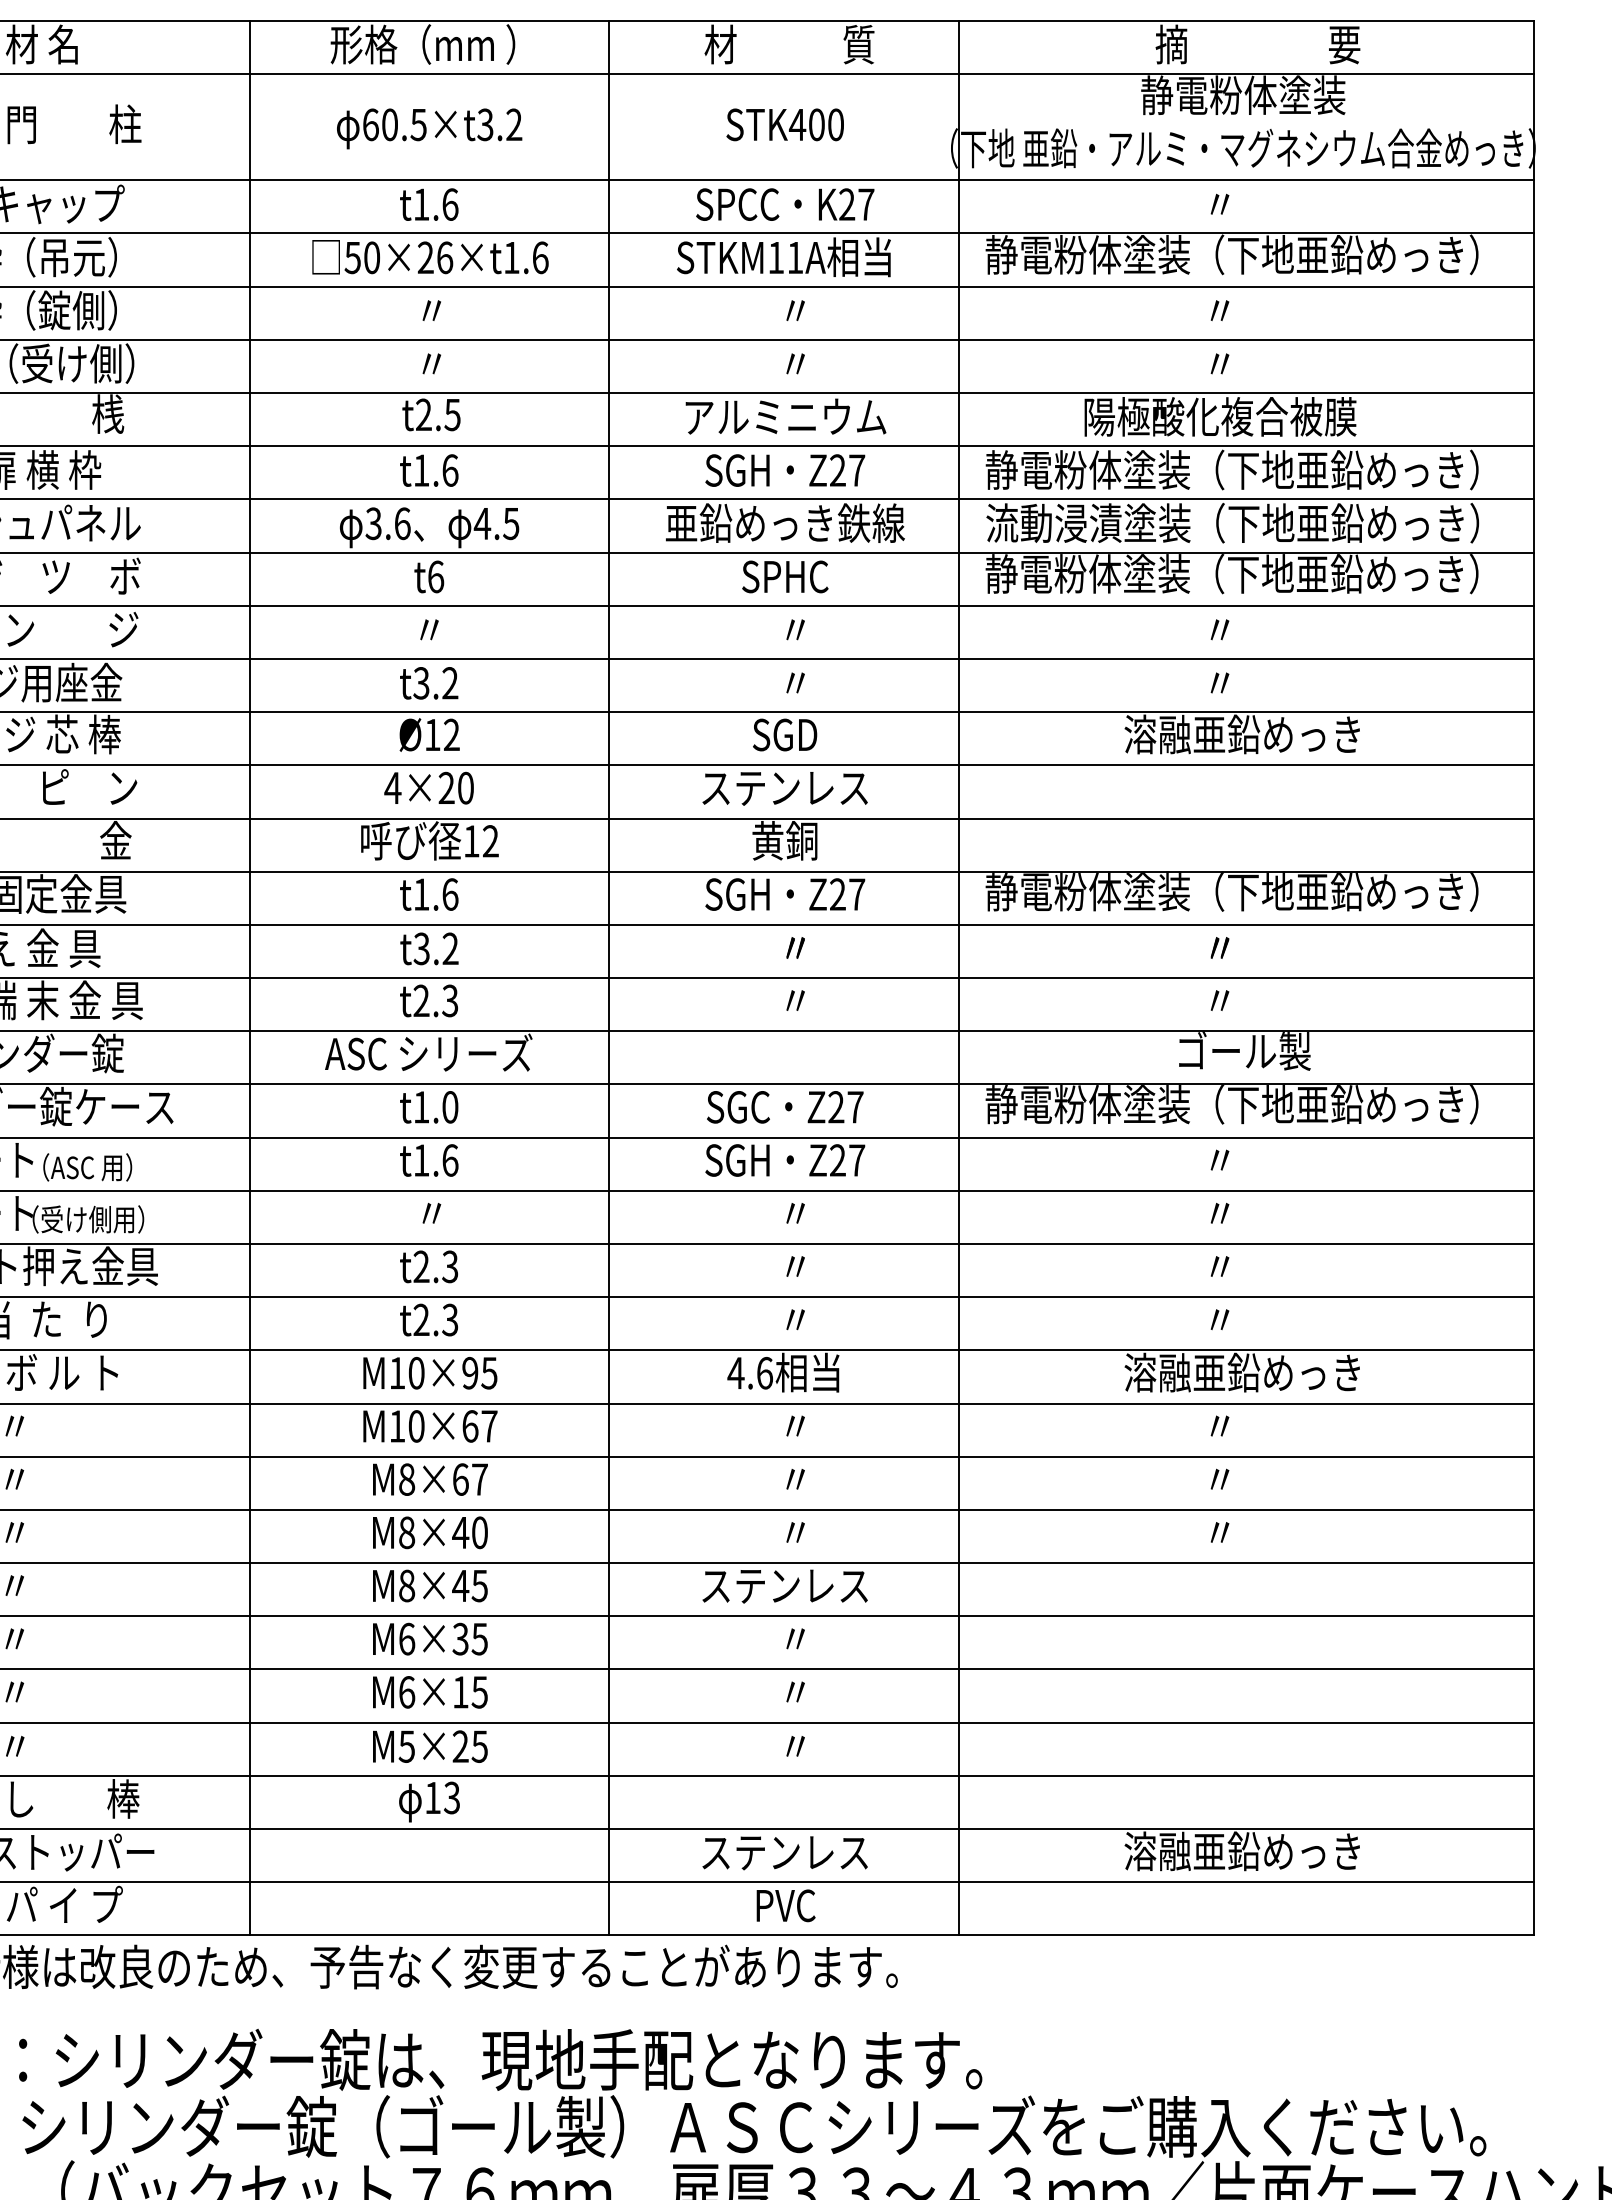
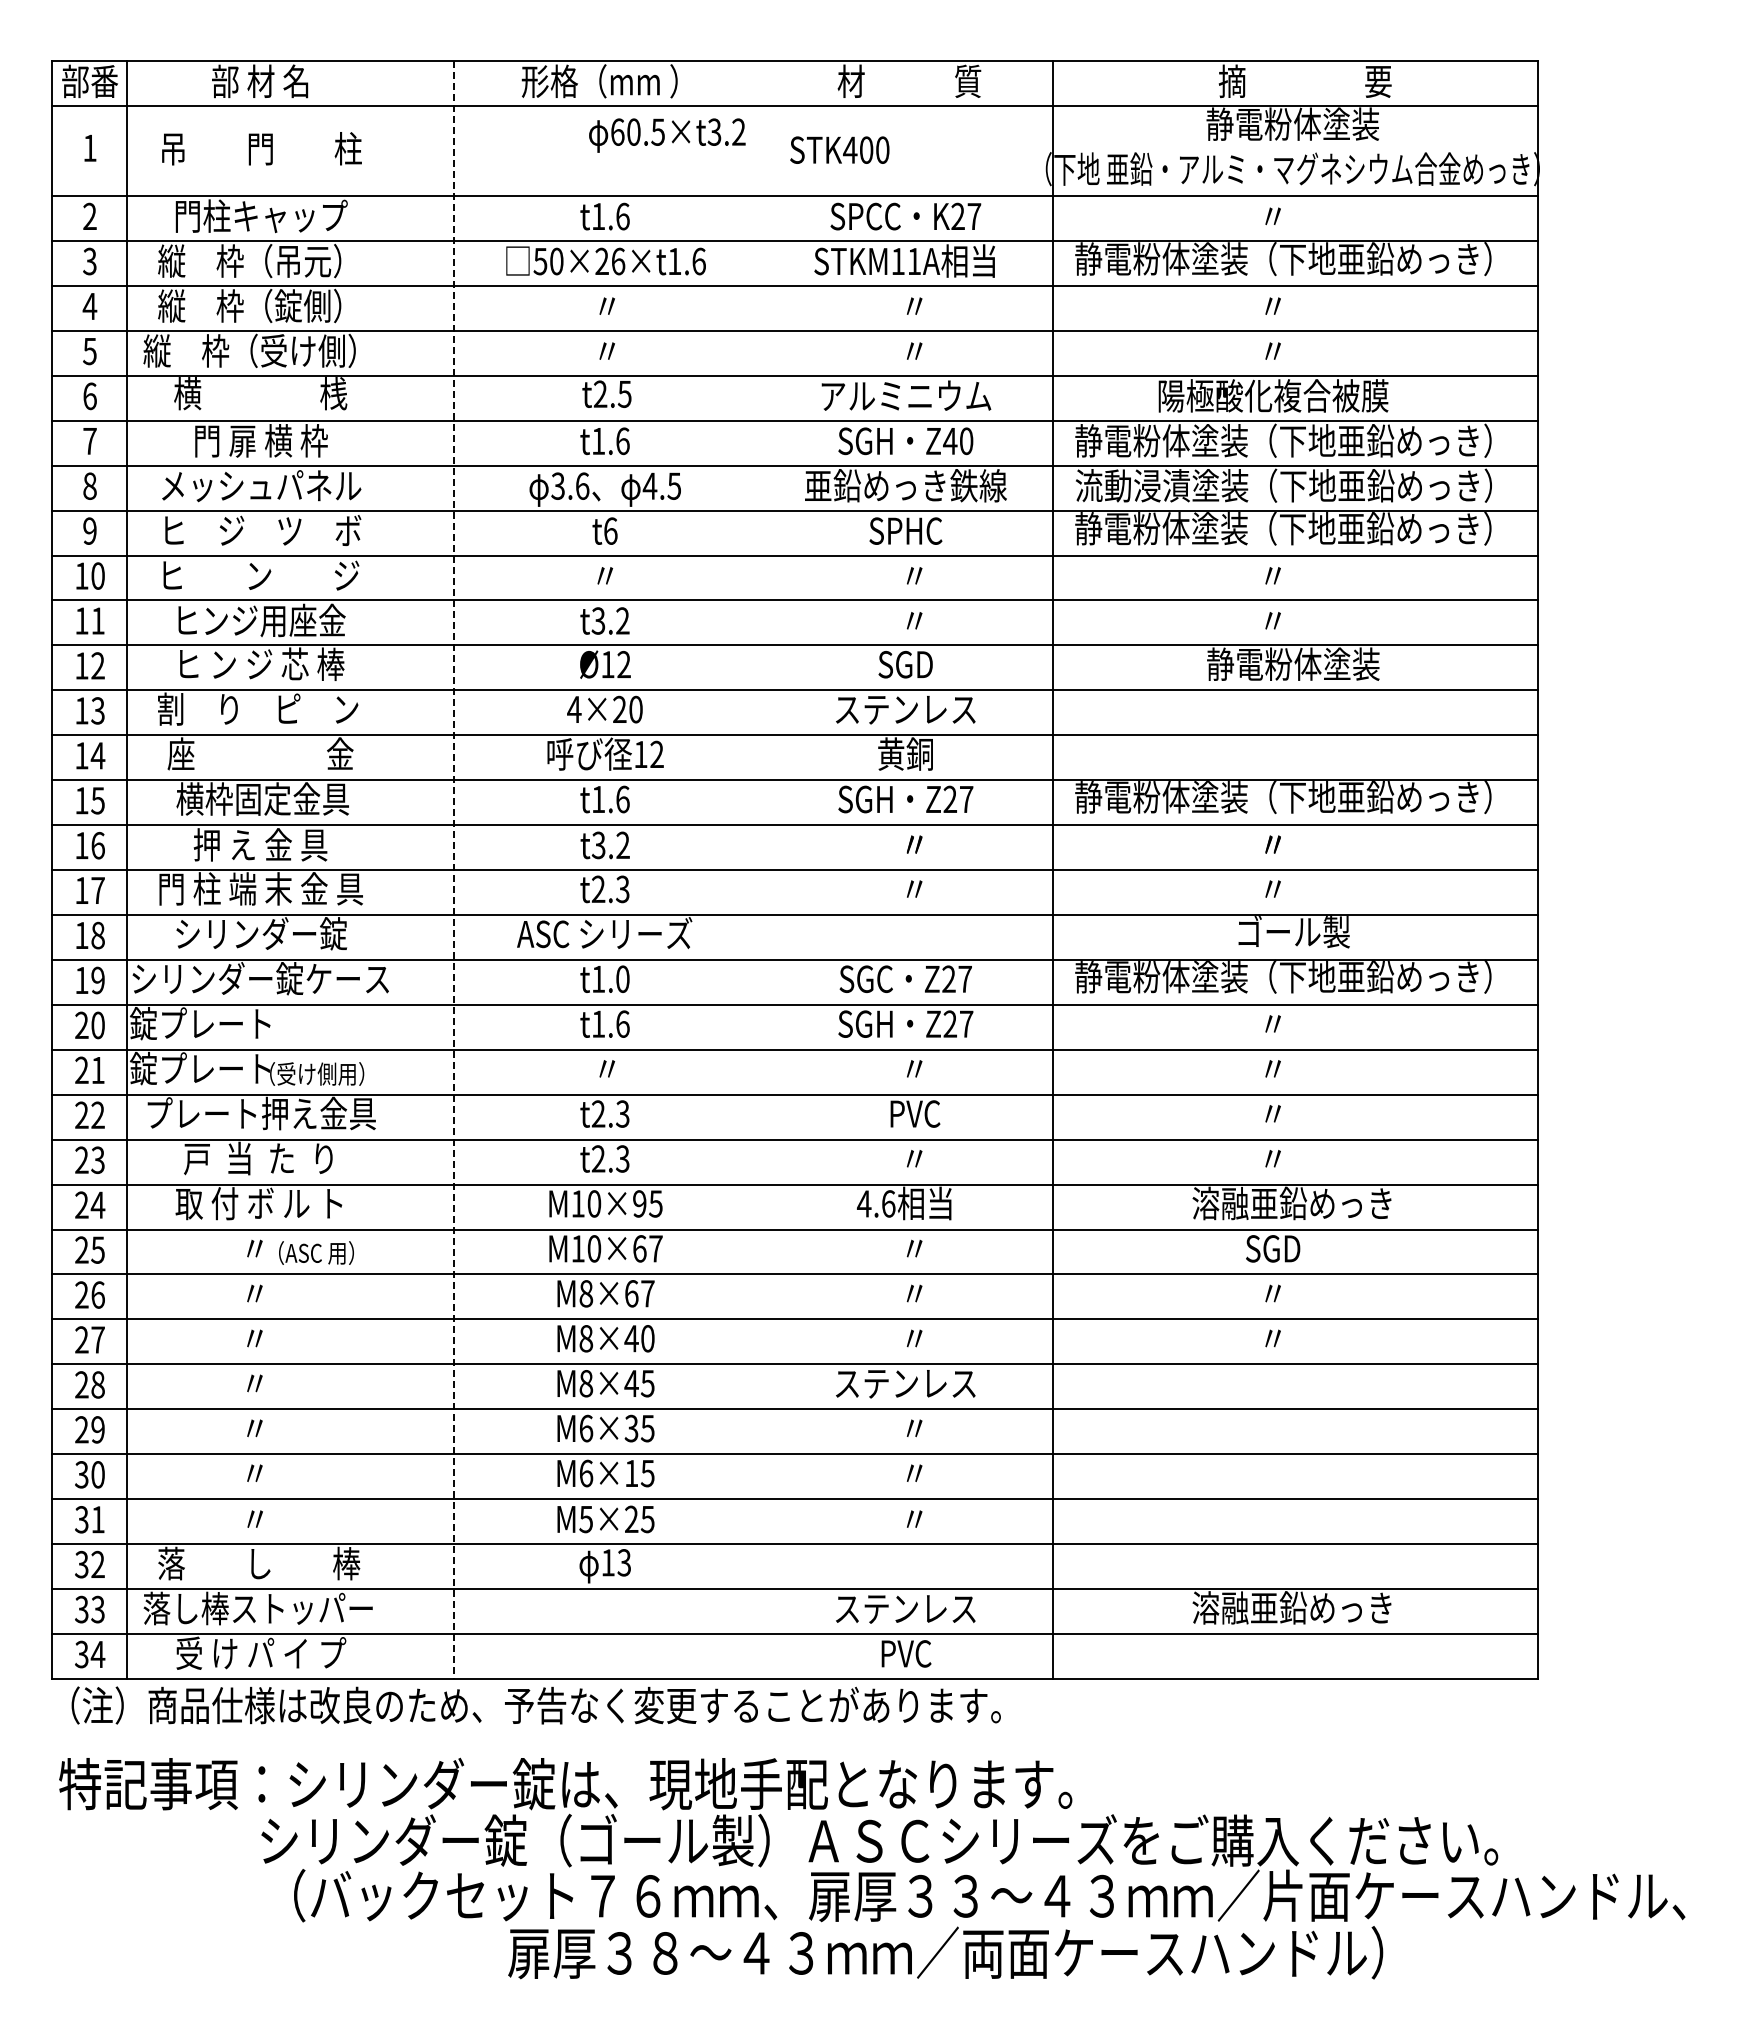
text: (784, 124) -> (839, 149), moved
text: (429, 128) -> (667, 135), moved
text: (847, 470) -> (958, 441), Z27 -> Z40
text: (1241, 733) -> (1291, 663), 溶融亜鉛めっき -> 静電粉体塗装
line: (609, 977) -> (757, 869), removed
line: (249, 978) -> (453, 870), solid -> dashed
text: (87, 1166) -> (316, 1252), moved
text: (796, 1266) -> (915, 1113), 〃 -> PVC
text: (1220, 1425) -> (1273, 1248), 〃 -> SGD

